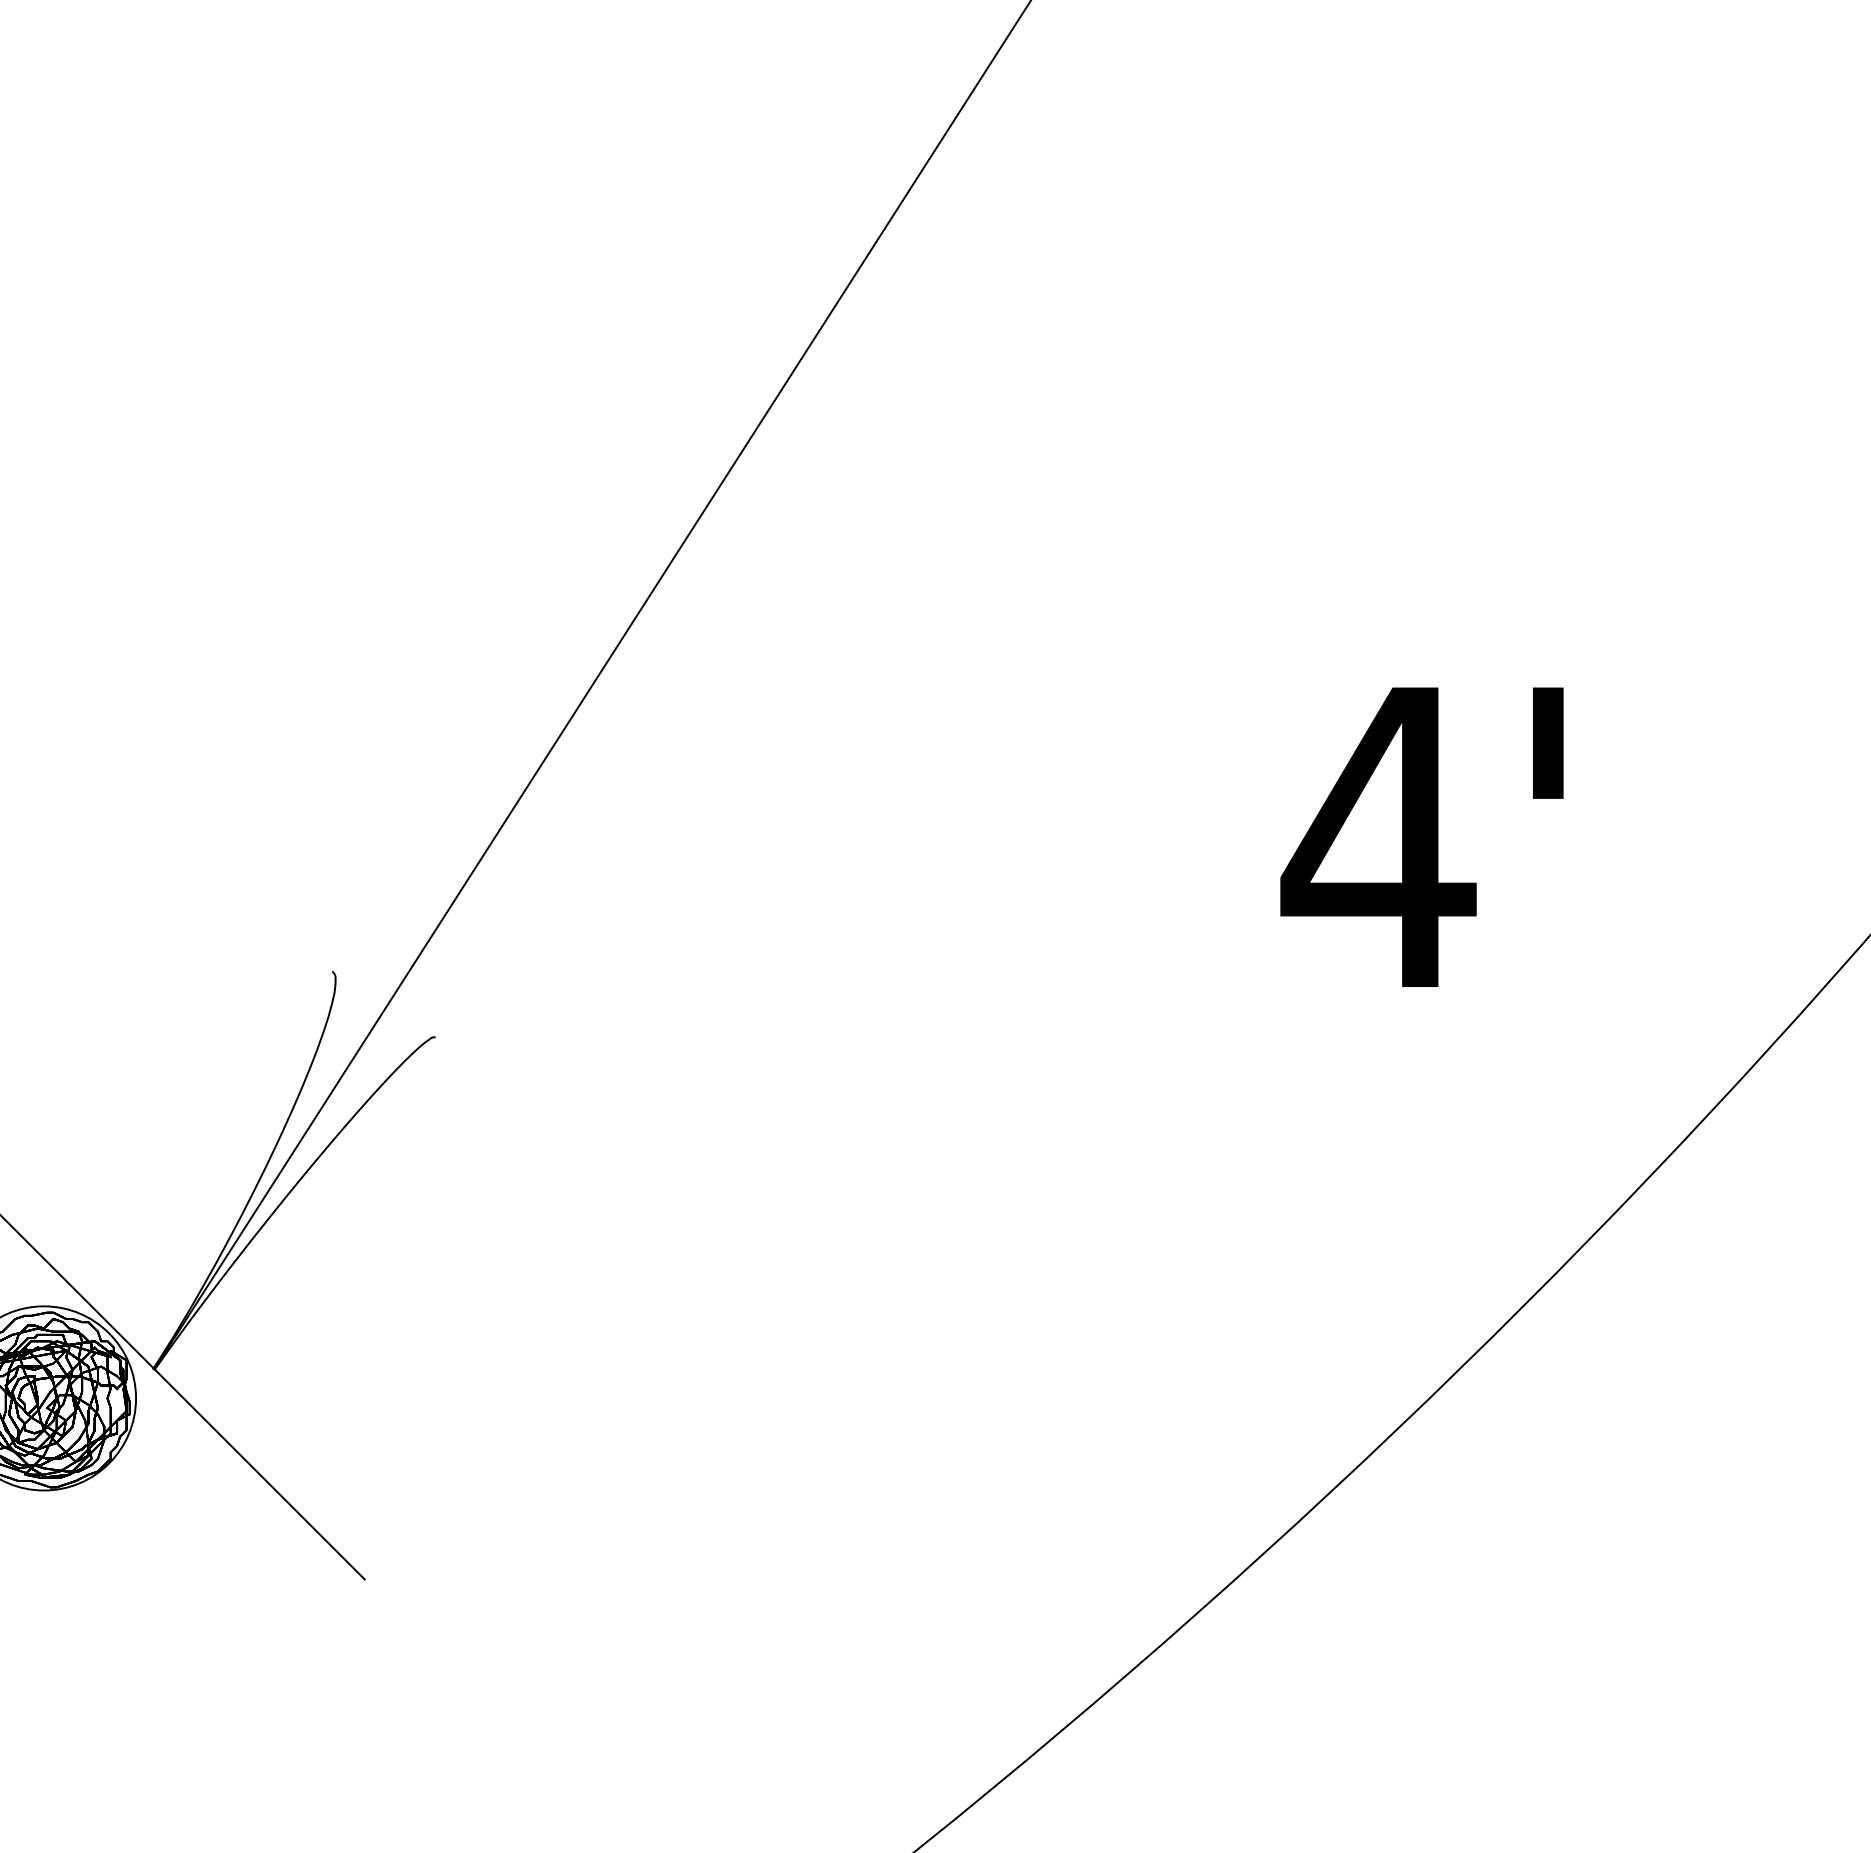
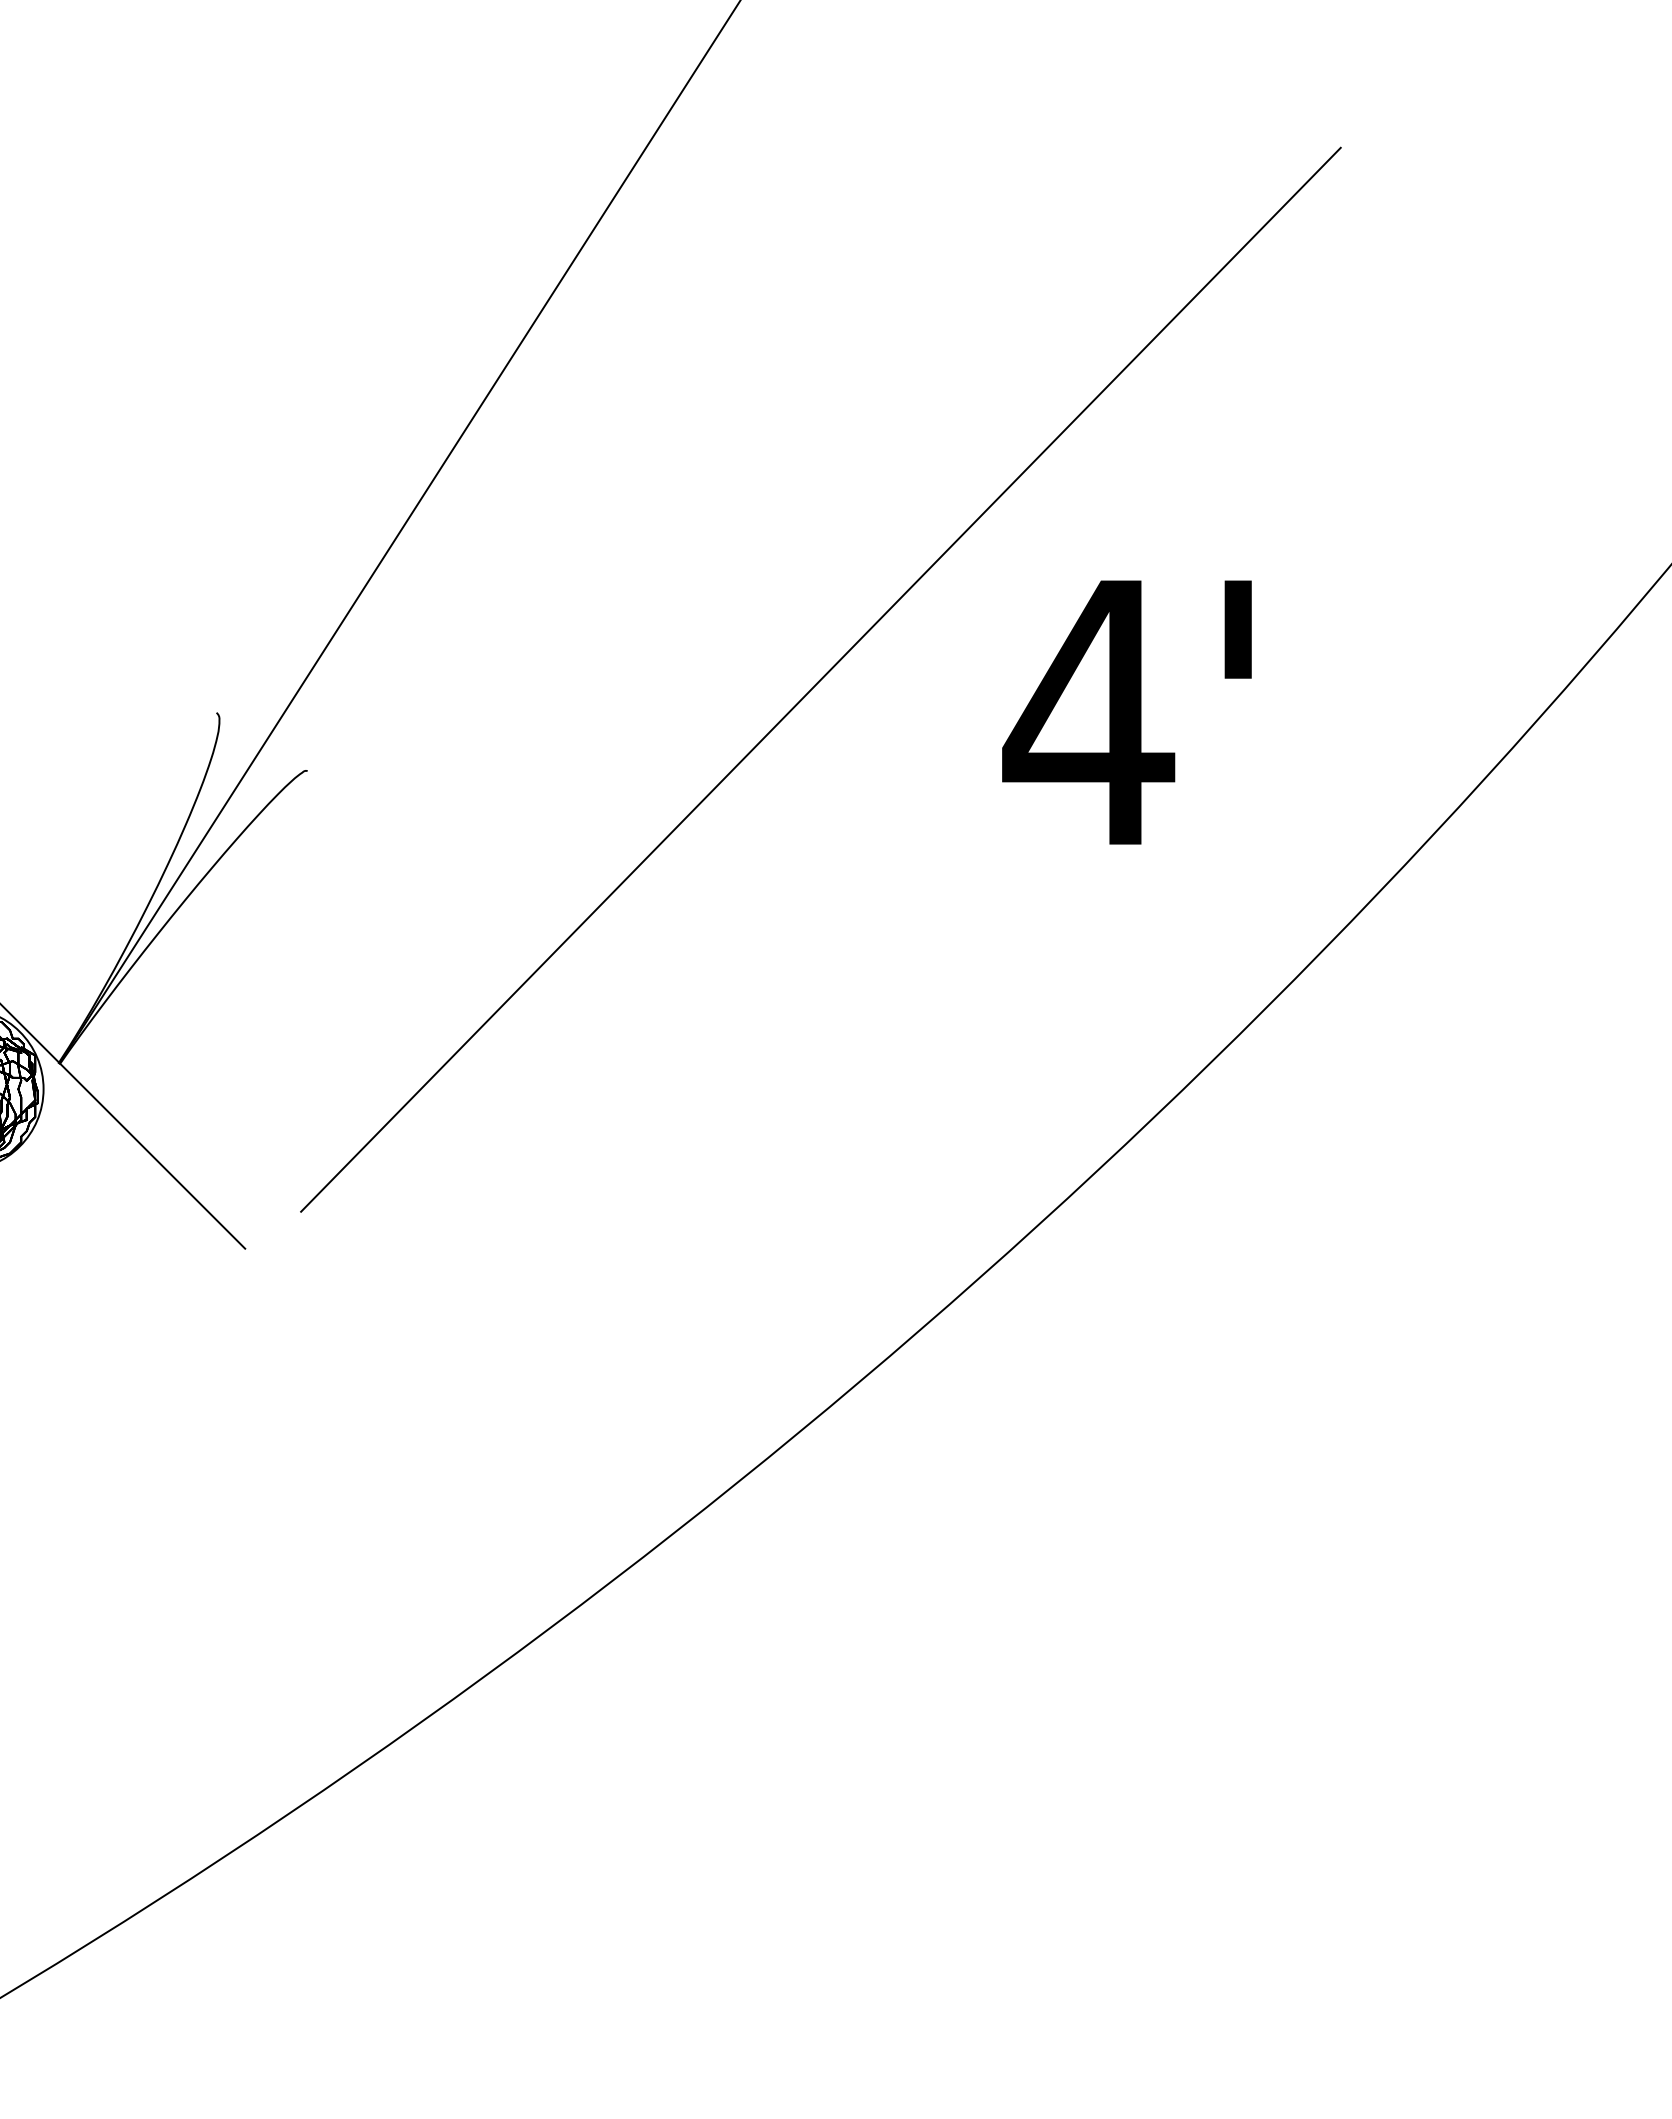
text: (1421, 837) -> (1126, 712), moved
line: (1017, 933) -> (820, 679), added

